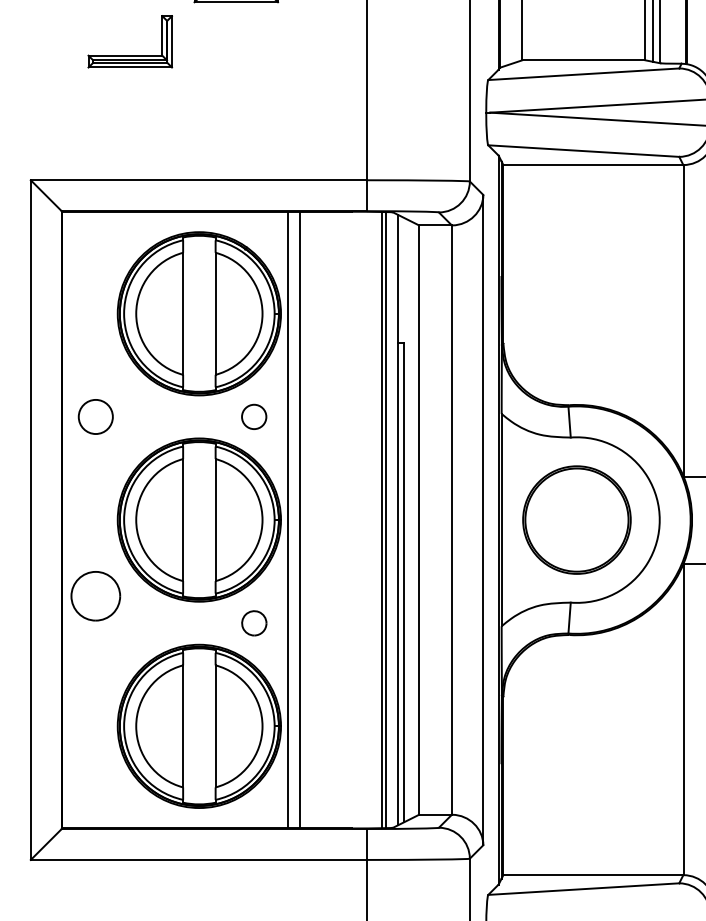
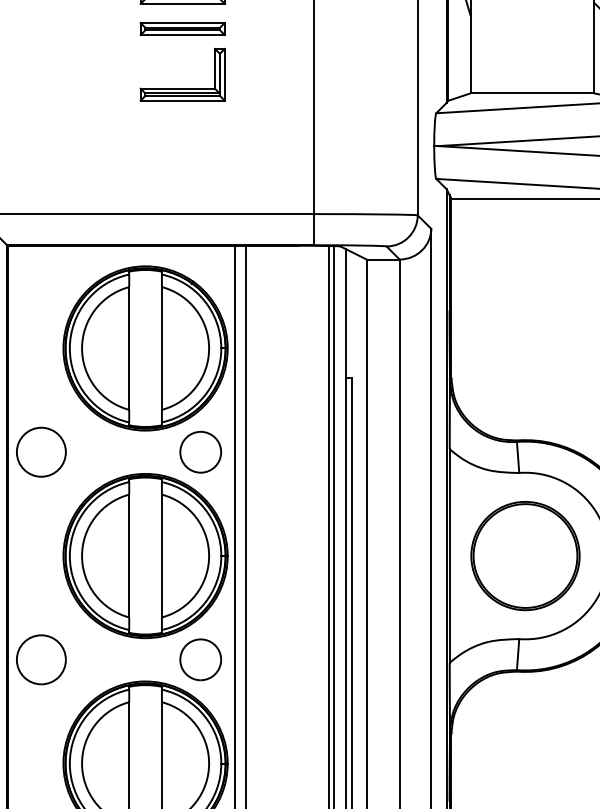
part: (130, 55) -> (182, 88), moved
circle: (95, 416) -> (41, 451), size x1.43
circle: (253, 416) -> (200, 451), size x1.67
part: (95, 596) -> (41, 660), moved
part: (254, 623) -> (201, 660), size x1.67

